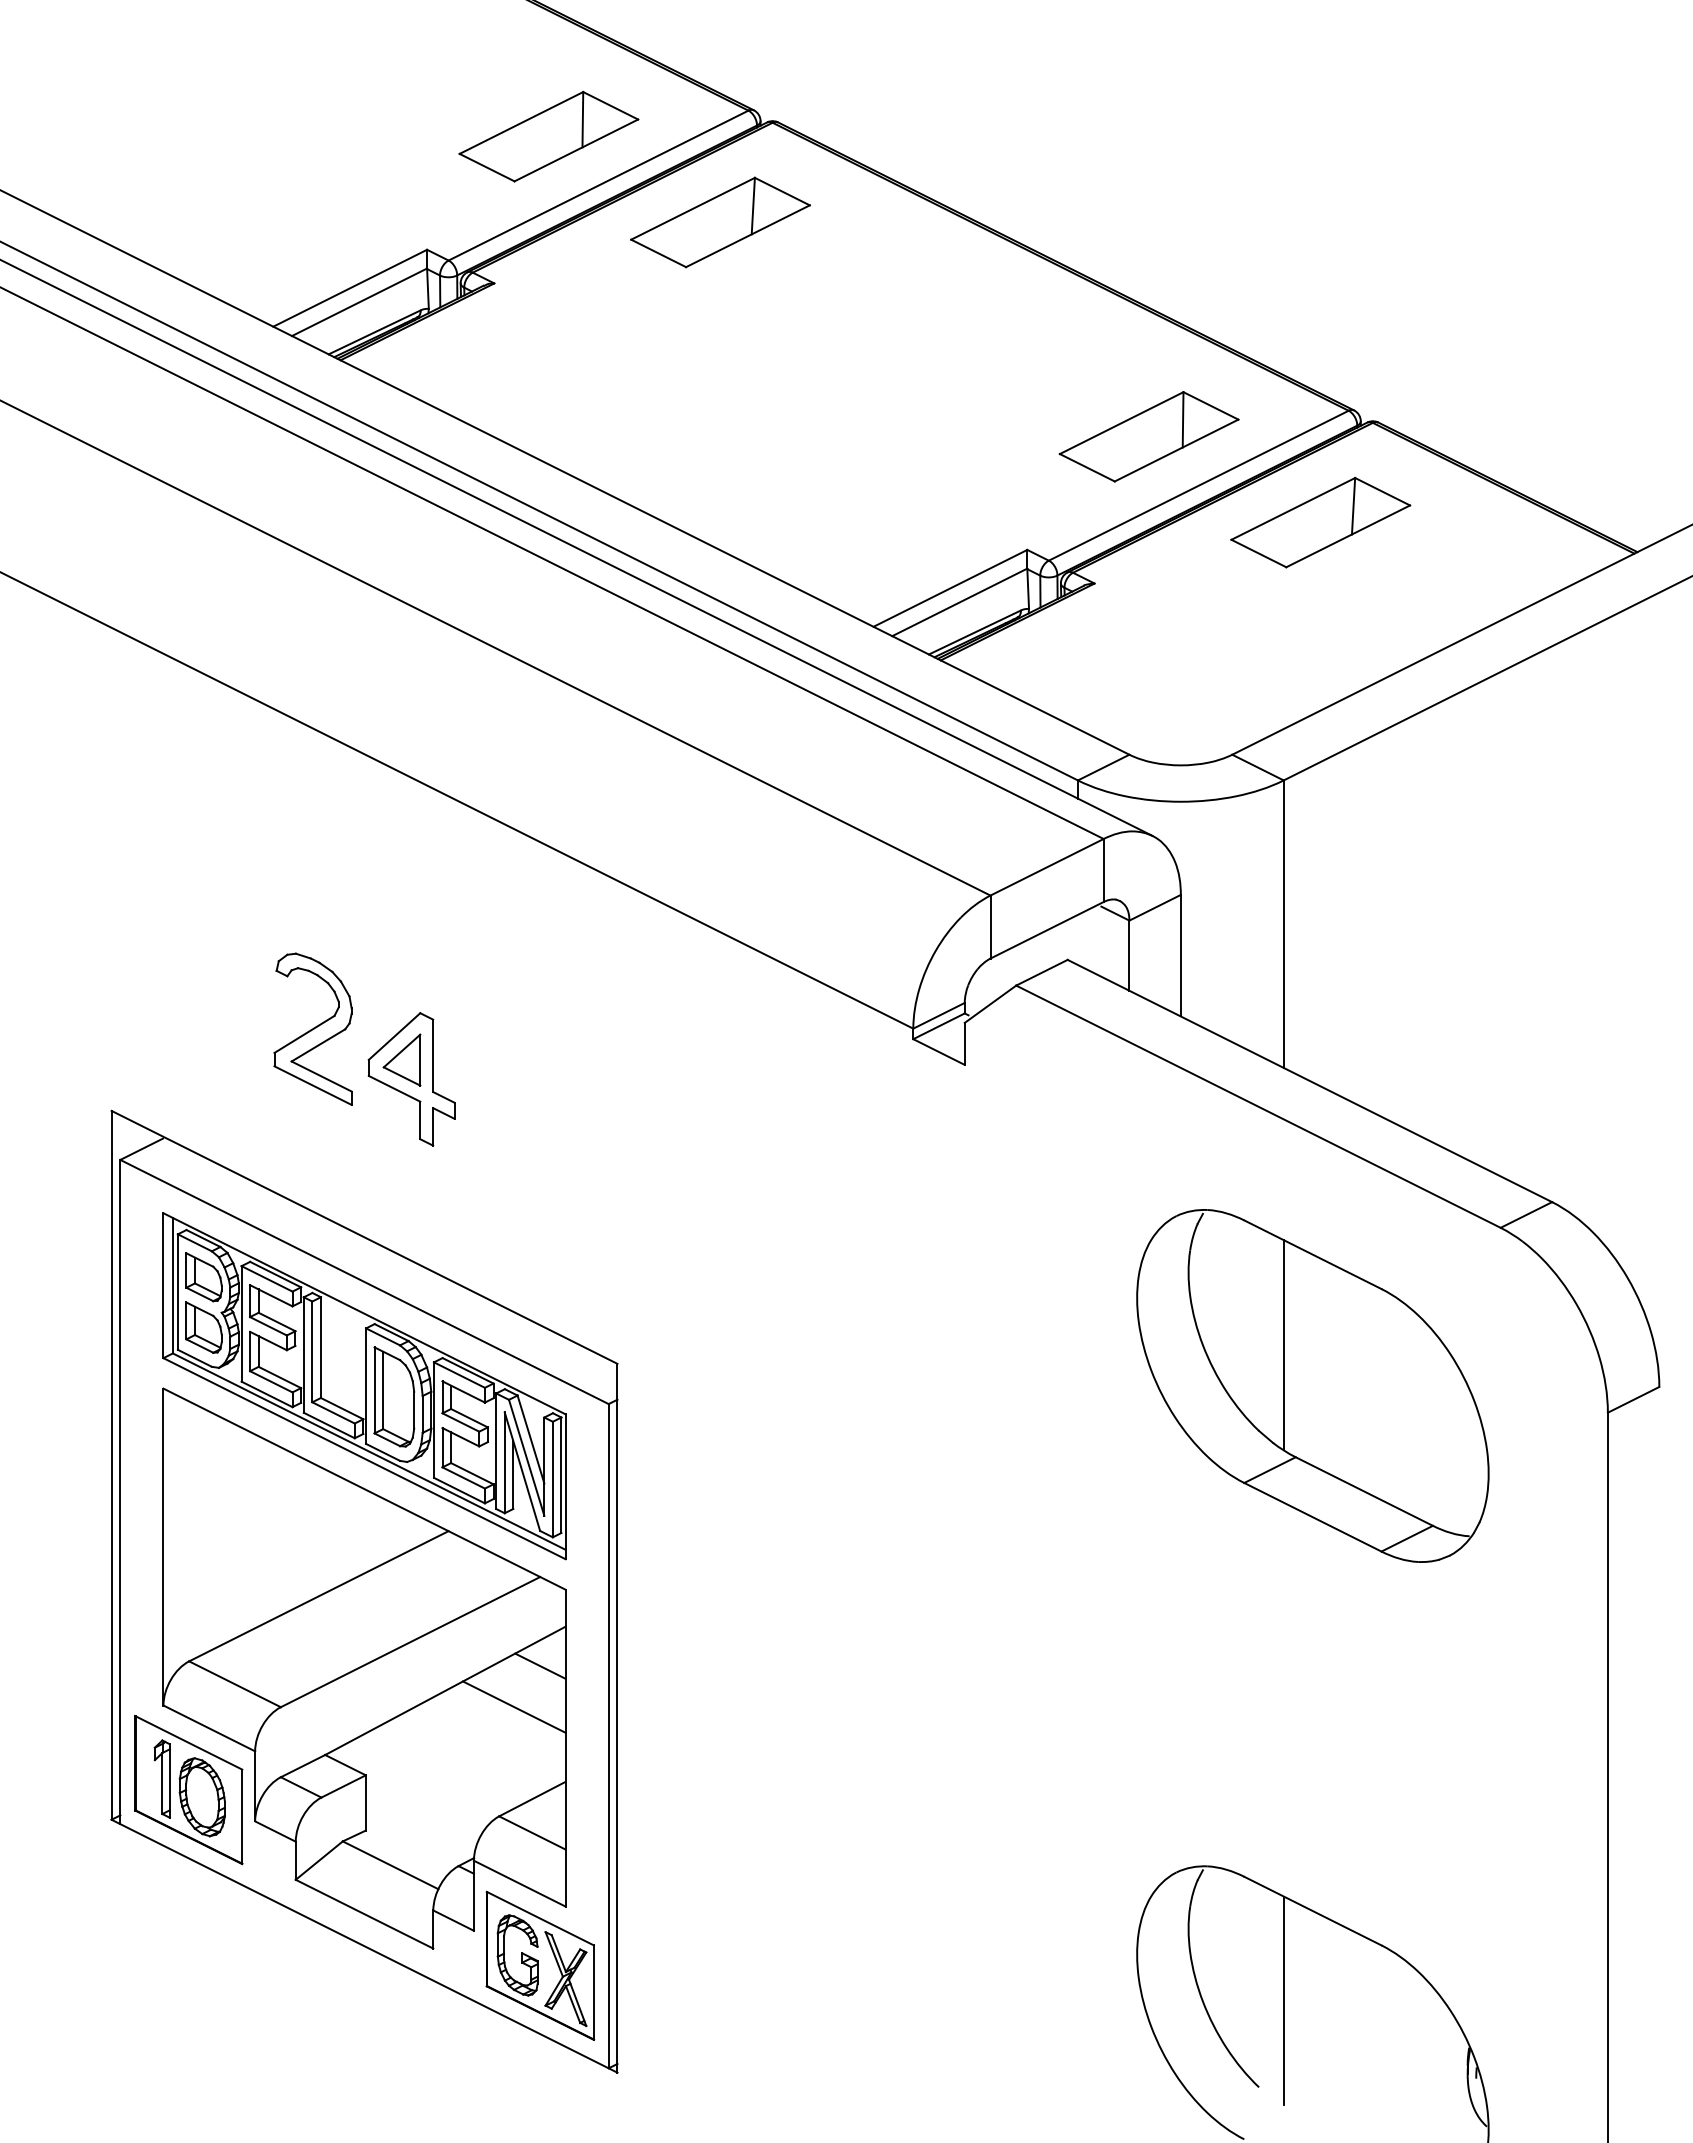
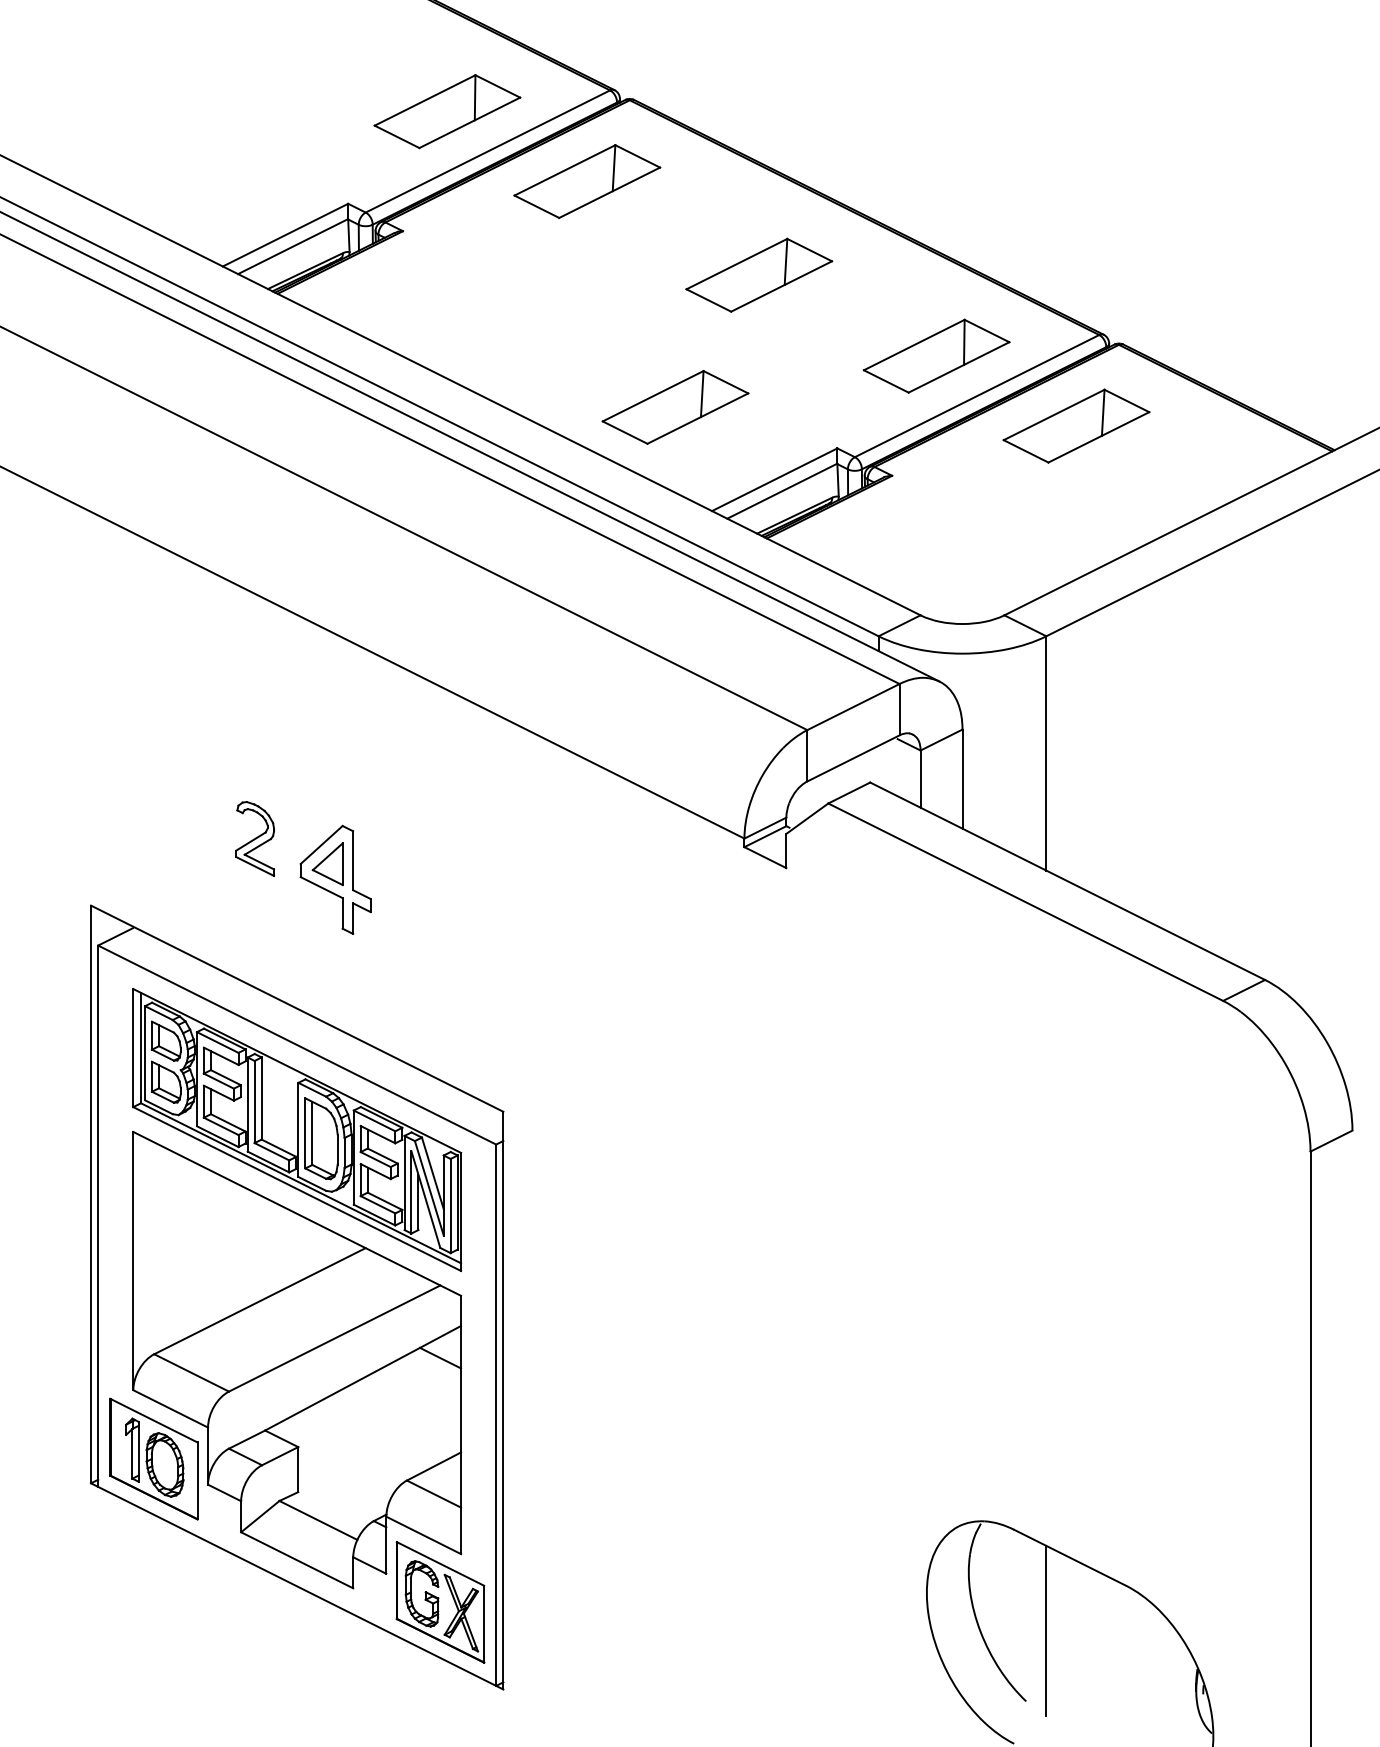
part: (931, 337) -> (759, 275), added
part: (828, 499) -> (675, 407), added
part: (312, 1028) -> (254, 838), size x0.6
part: (1312, 1385) -> (1069, 1129), removed
line: (514, 1706) -> (419, 1391), removed

